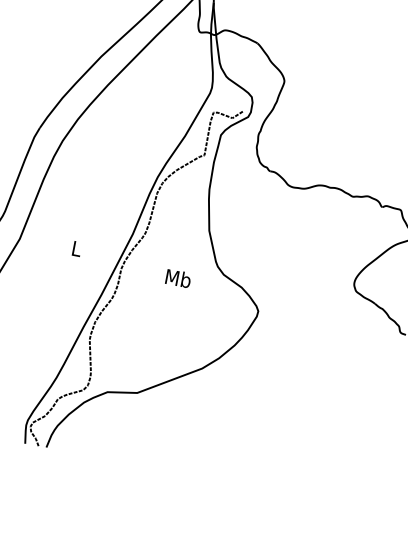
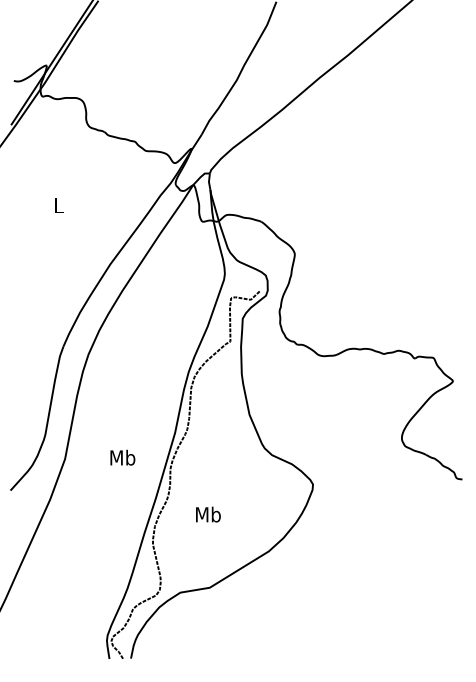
text: (76, 248) -> (122, 457), L -> Mb
text: (178, 278) -> (208, 514), moved

